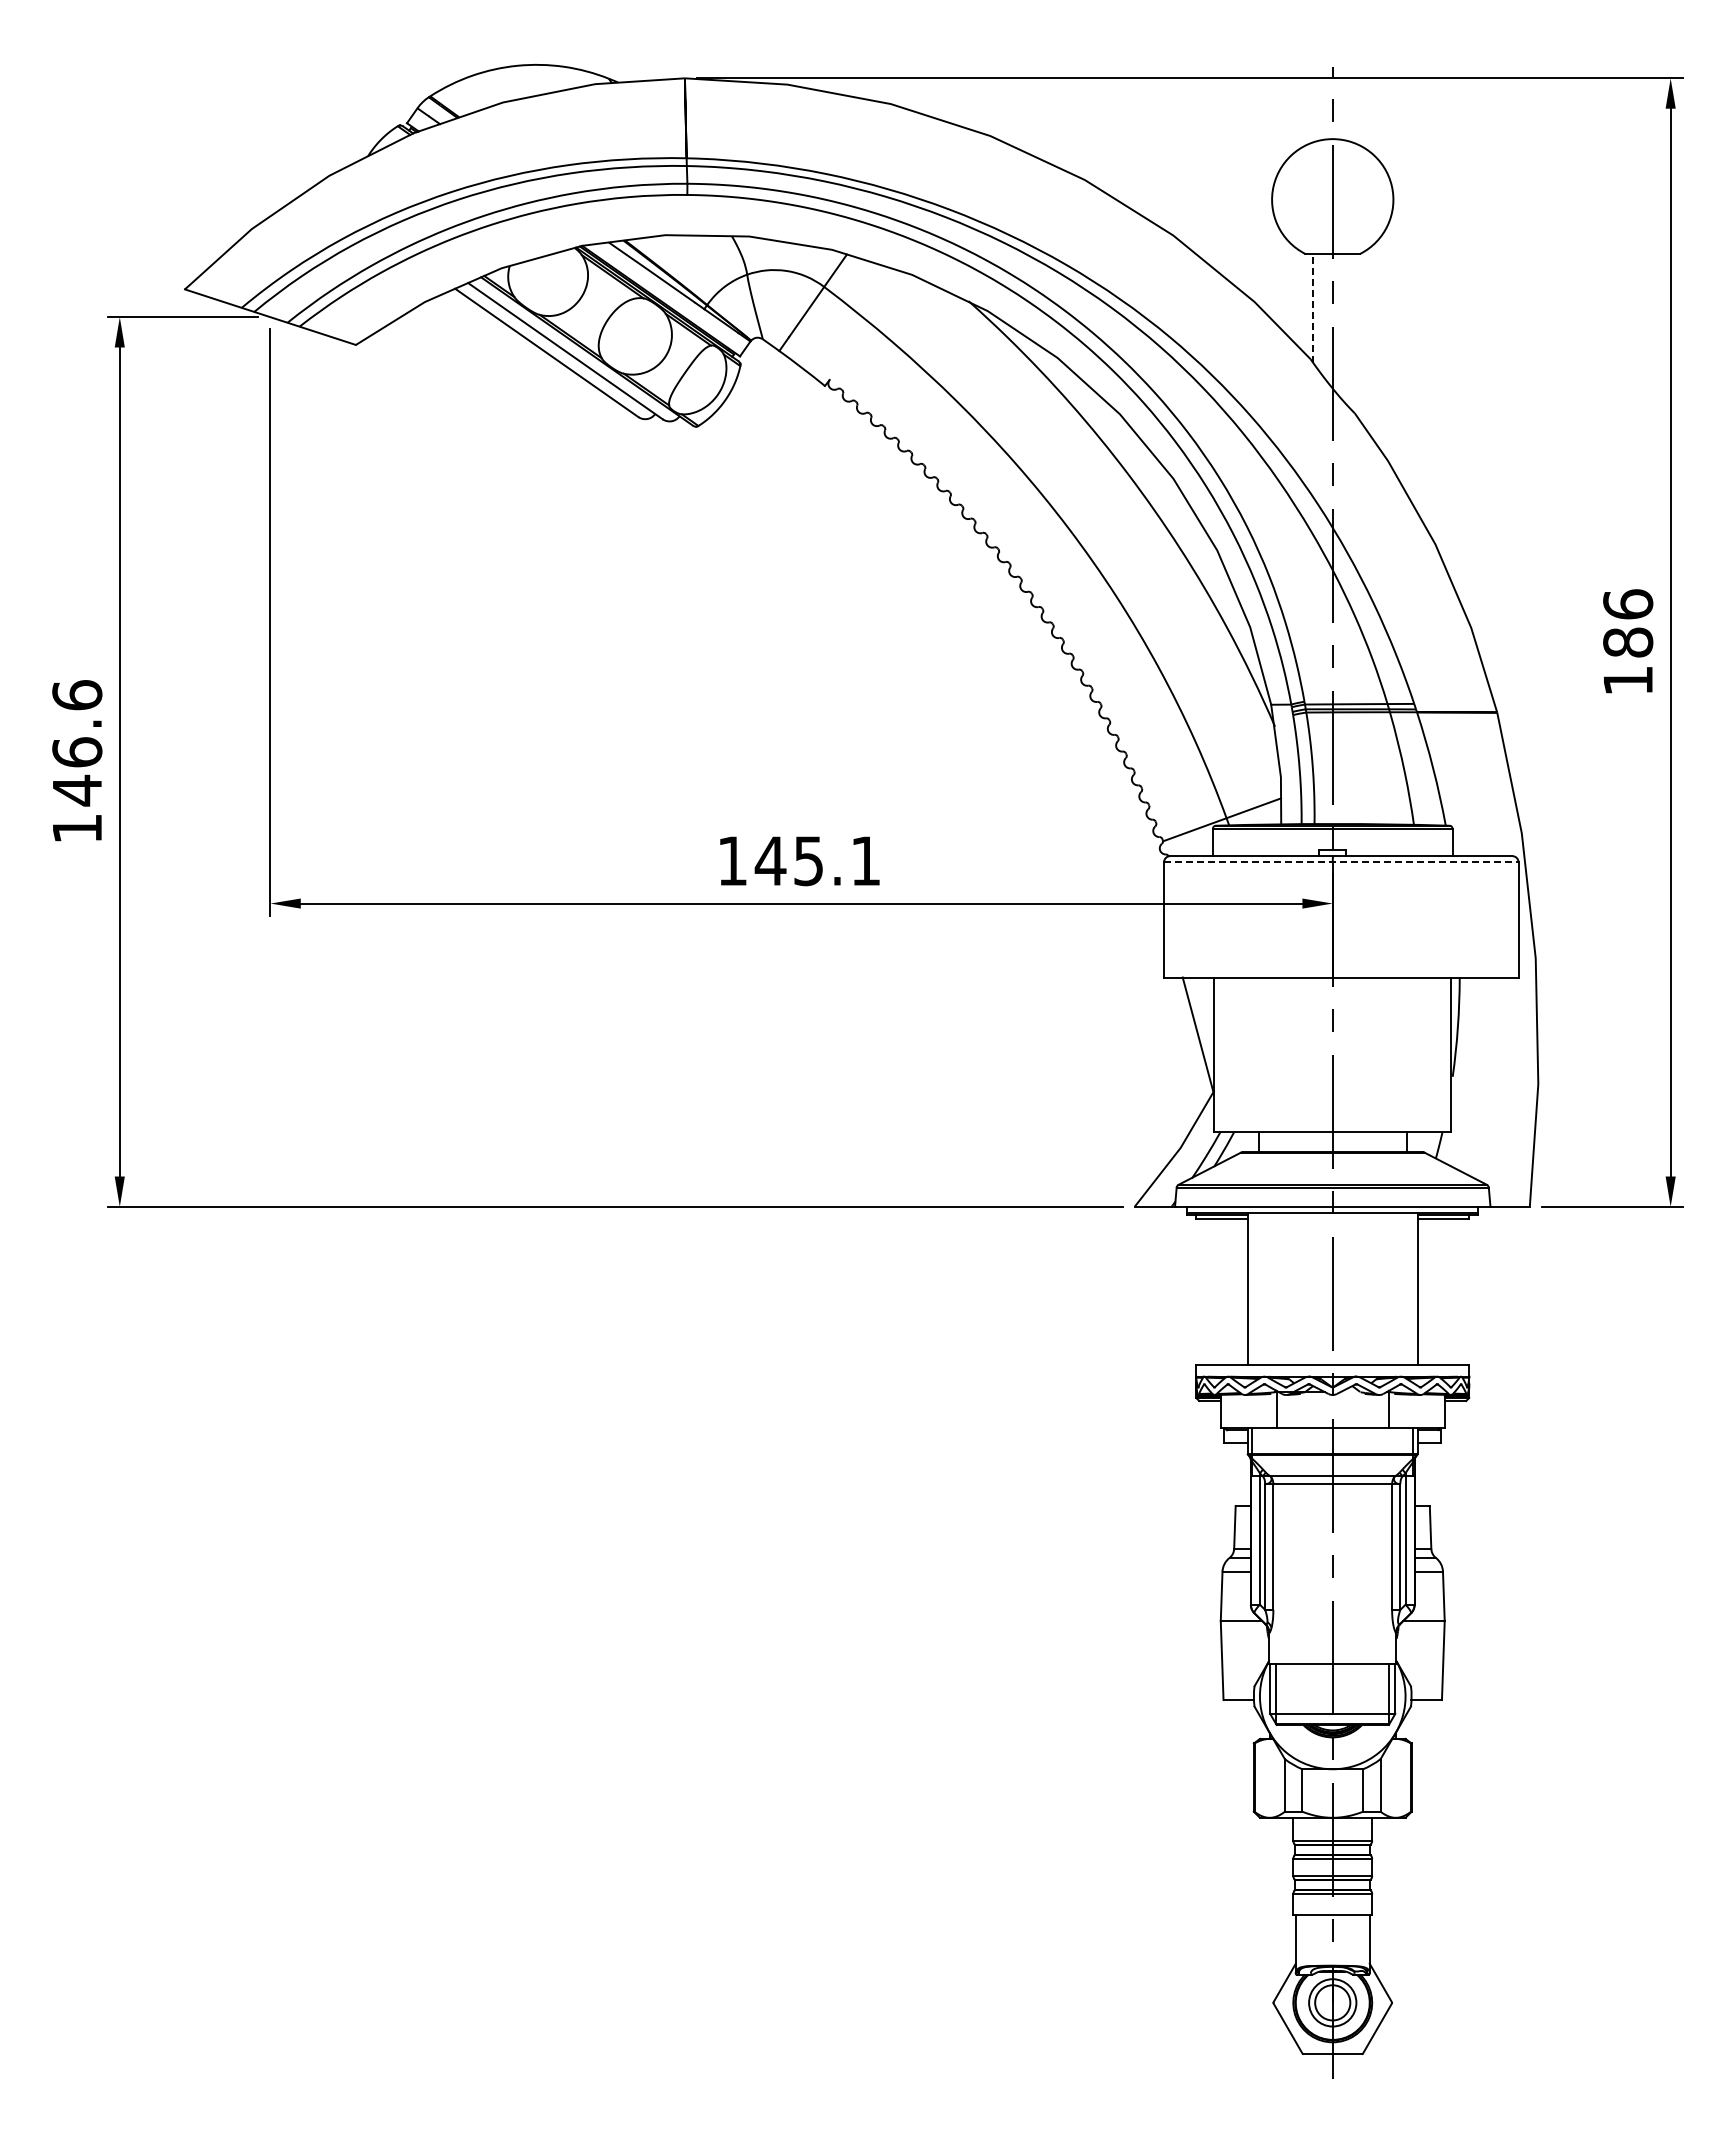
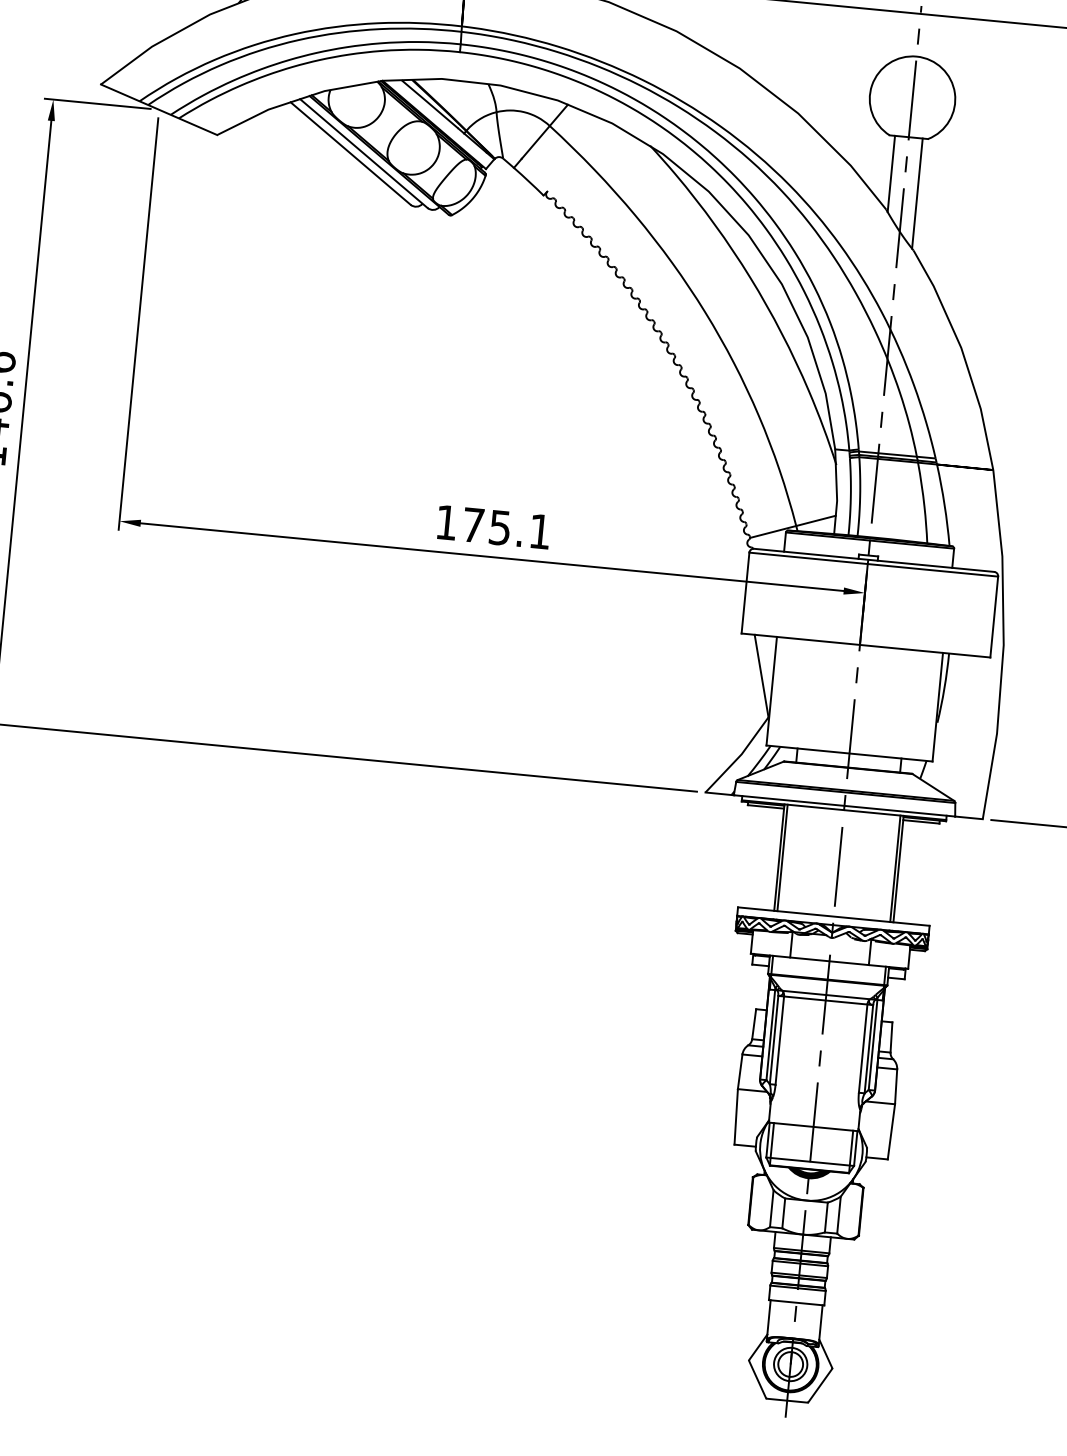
line: (1313, 307) -> (891, 173), dashed -> solid
line: (1352, 331) -> (917, 192), added
text: (770, 860) -> (473, 524), 145.1 -> 175.1
line: (1341, 862) -> (873, 564), dashed -> solid
line: (1252, 1288) -> (782, 857), added
line: (1413, 1288) -> (895, 868), added

